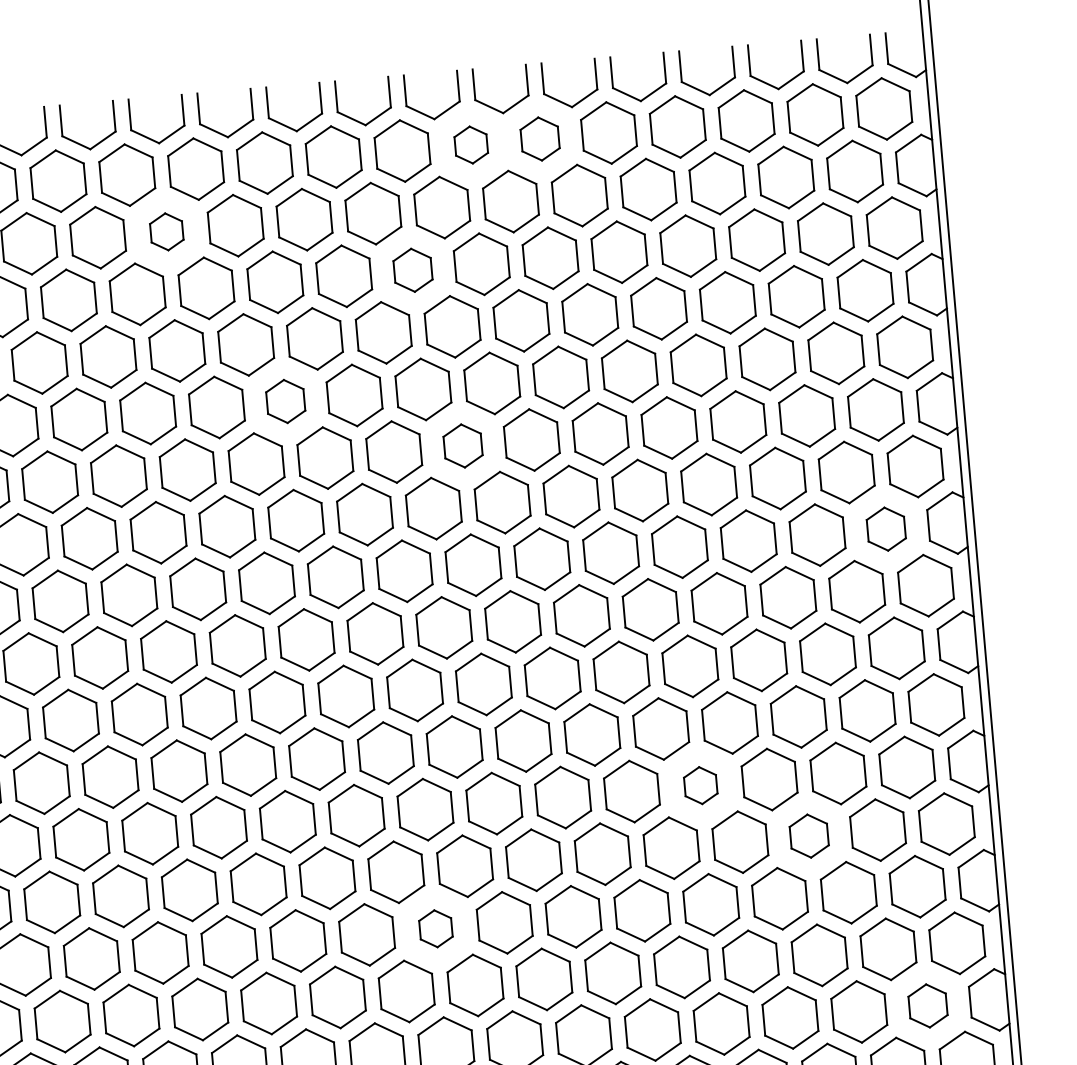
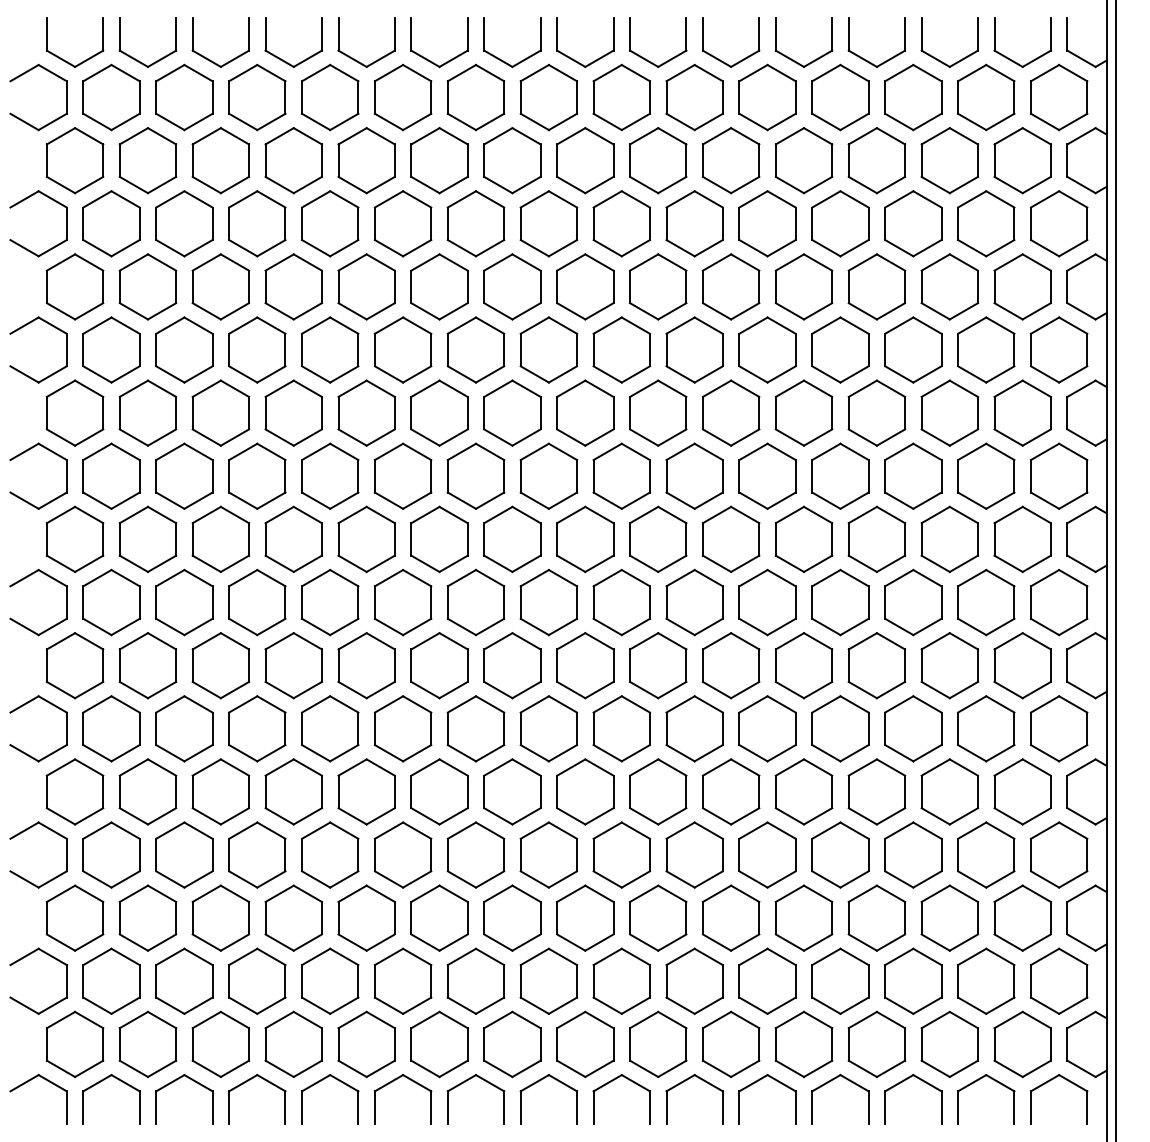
part: (540, 139) -> (694, 97), size x1.43
part: (471, 145) -> (621, 97), size x1.67
part: (166, 231) -> (293, 160), size x1.67
part: (412, 270) -> (548, 223), size x1.43
part: (285, 401) -> (402, 349), size x1.43
part: (463, 445) -> (585, 412), size x1.43
part: (886, 529) -> (1022, 539), size x1.43
part: (700, 785) -> (803, 791), size x1.67
part: (809, 835) -> (913, 854), size x1.43
part: (435, 928) -> (512, 917), size x1.67
part: (927, 1005) -> (1022, 1044), size x1.43

